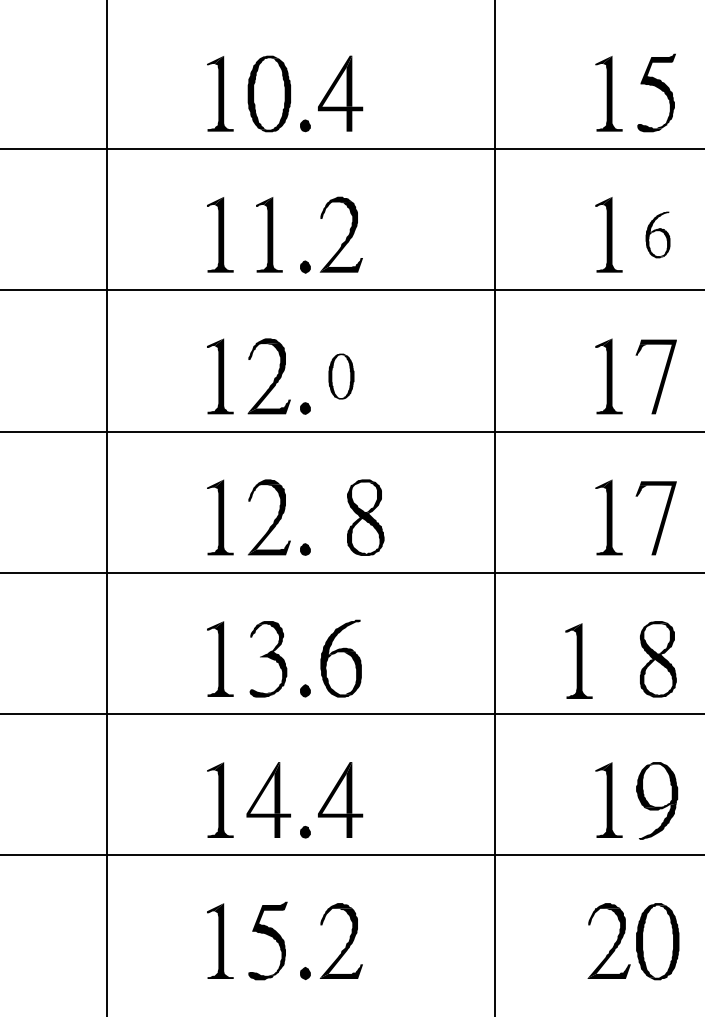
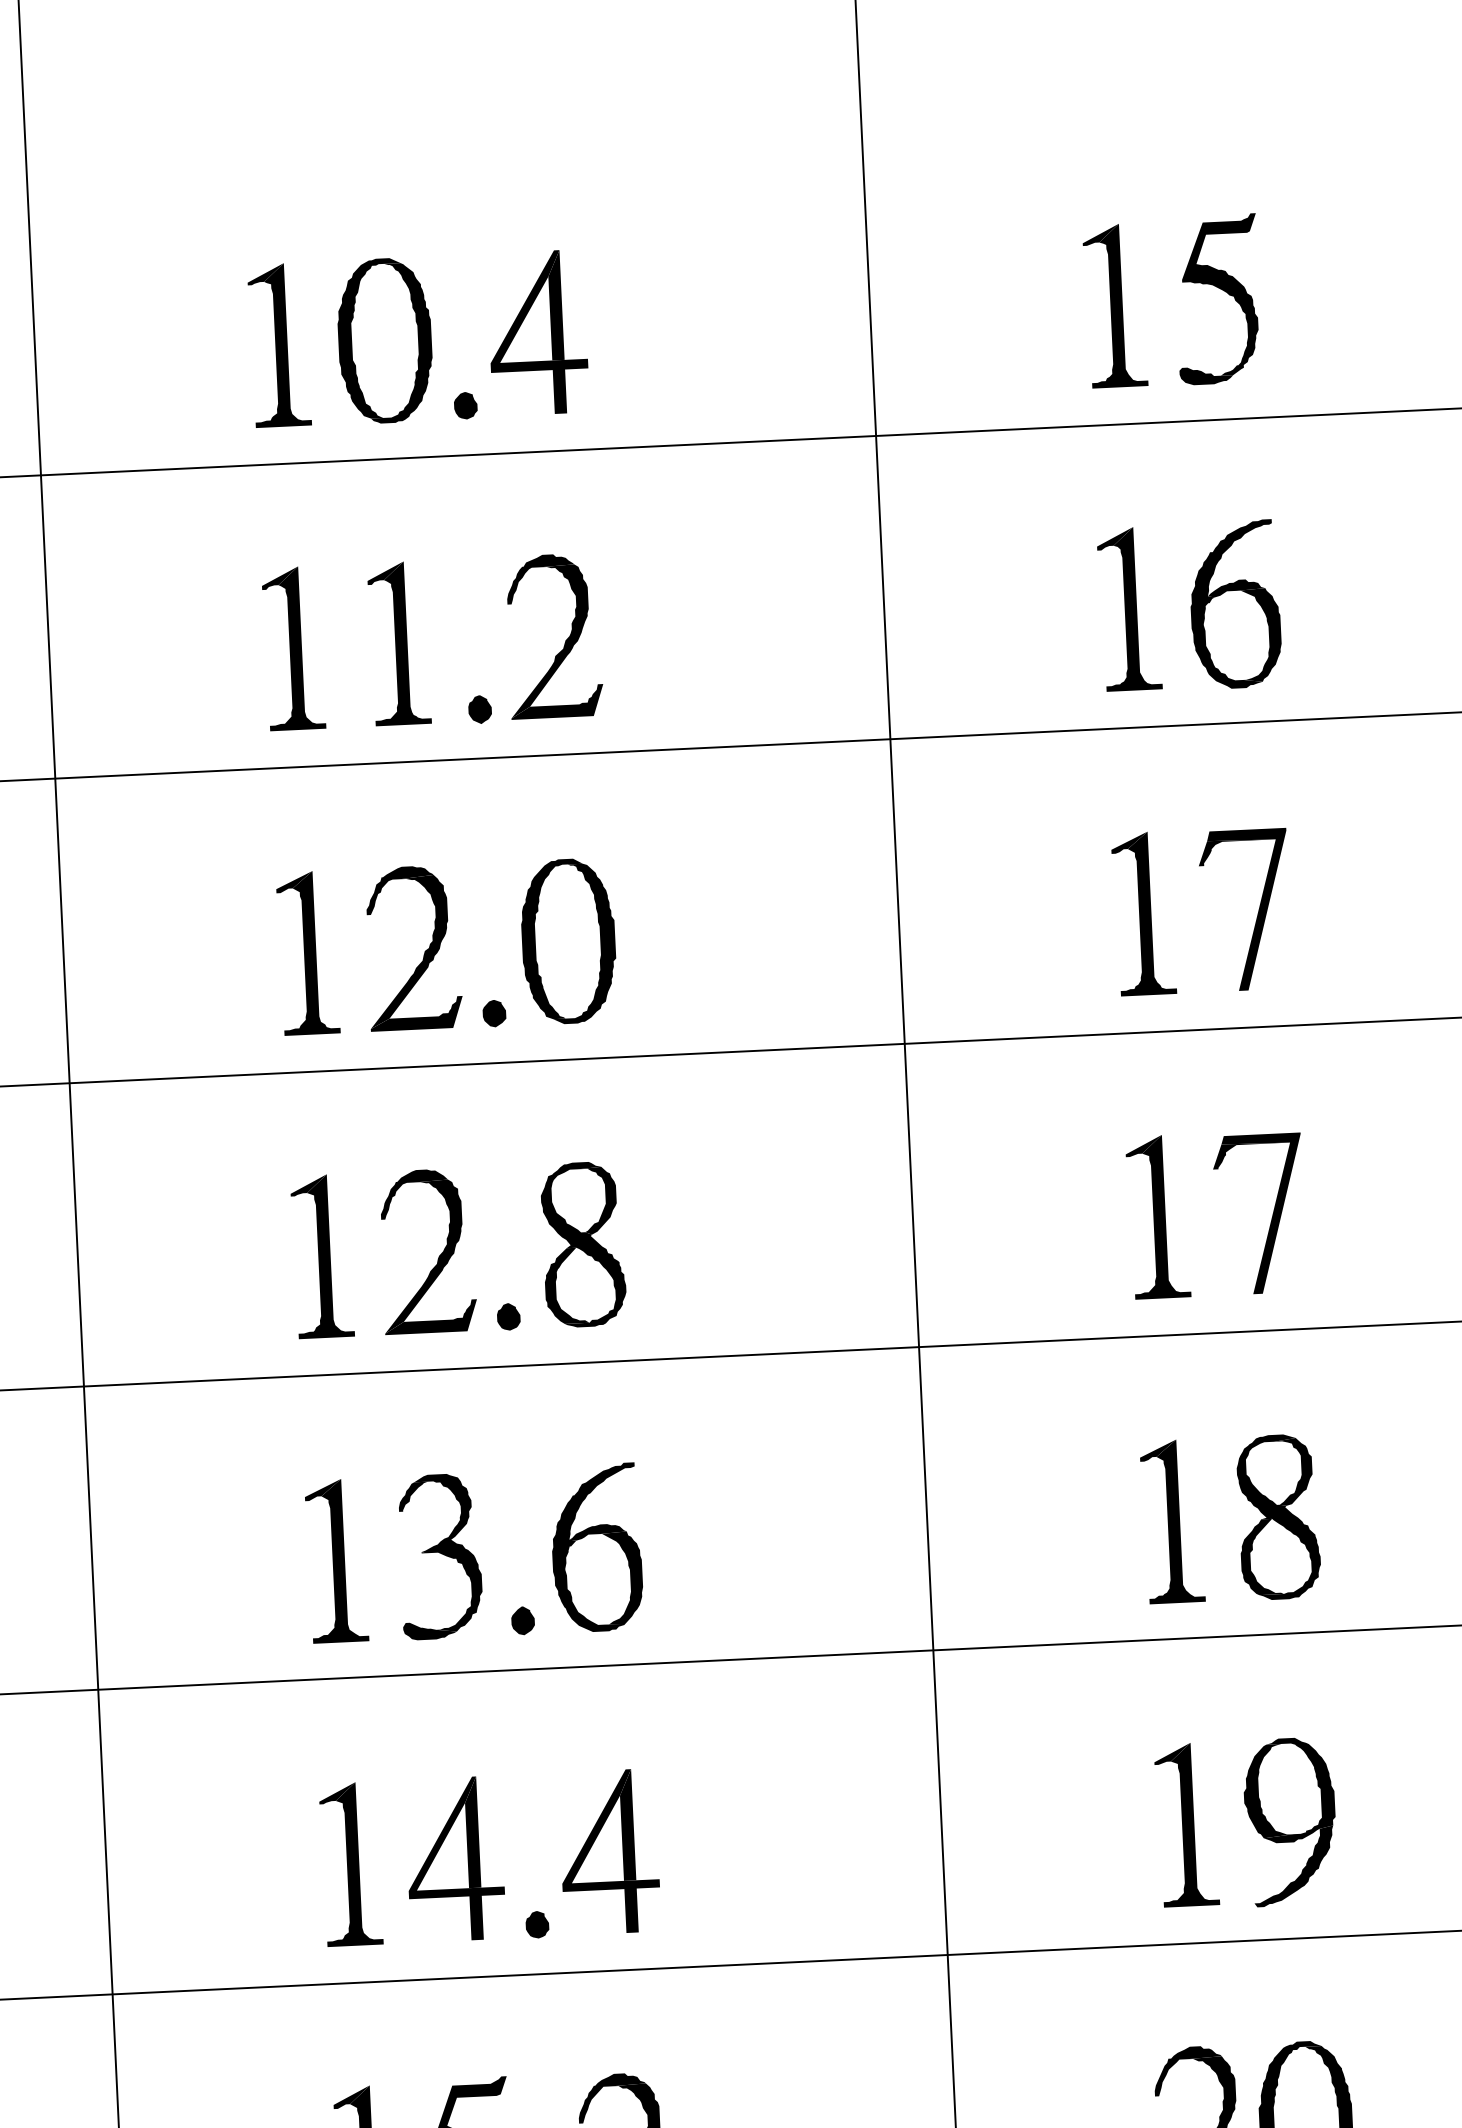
part: (657, 234) -> (1233, 603), size x1.67
part: (341, 376) -> (568, 941), size x1.67
part: (365, 517) -> (583, 1244), moved
part: (578, 660) -> (1171, 1520), moved

